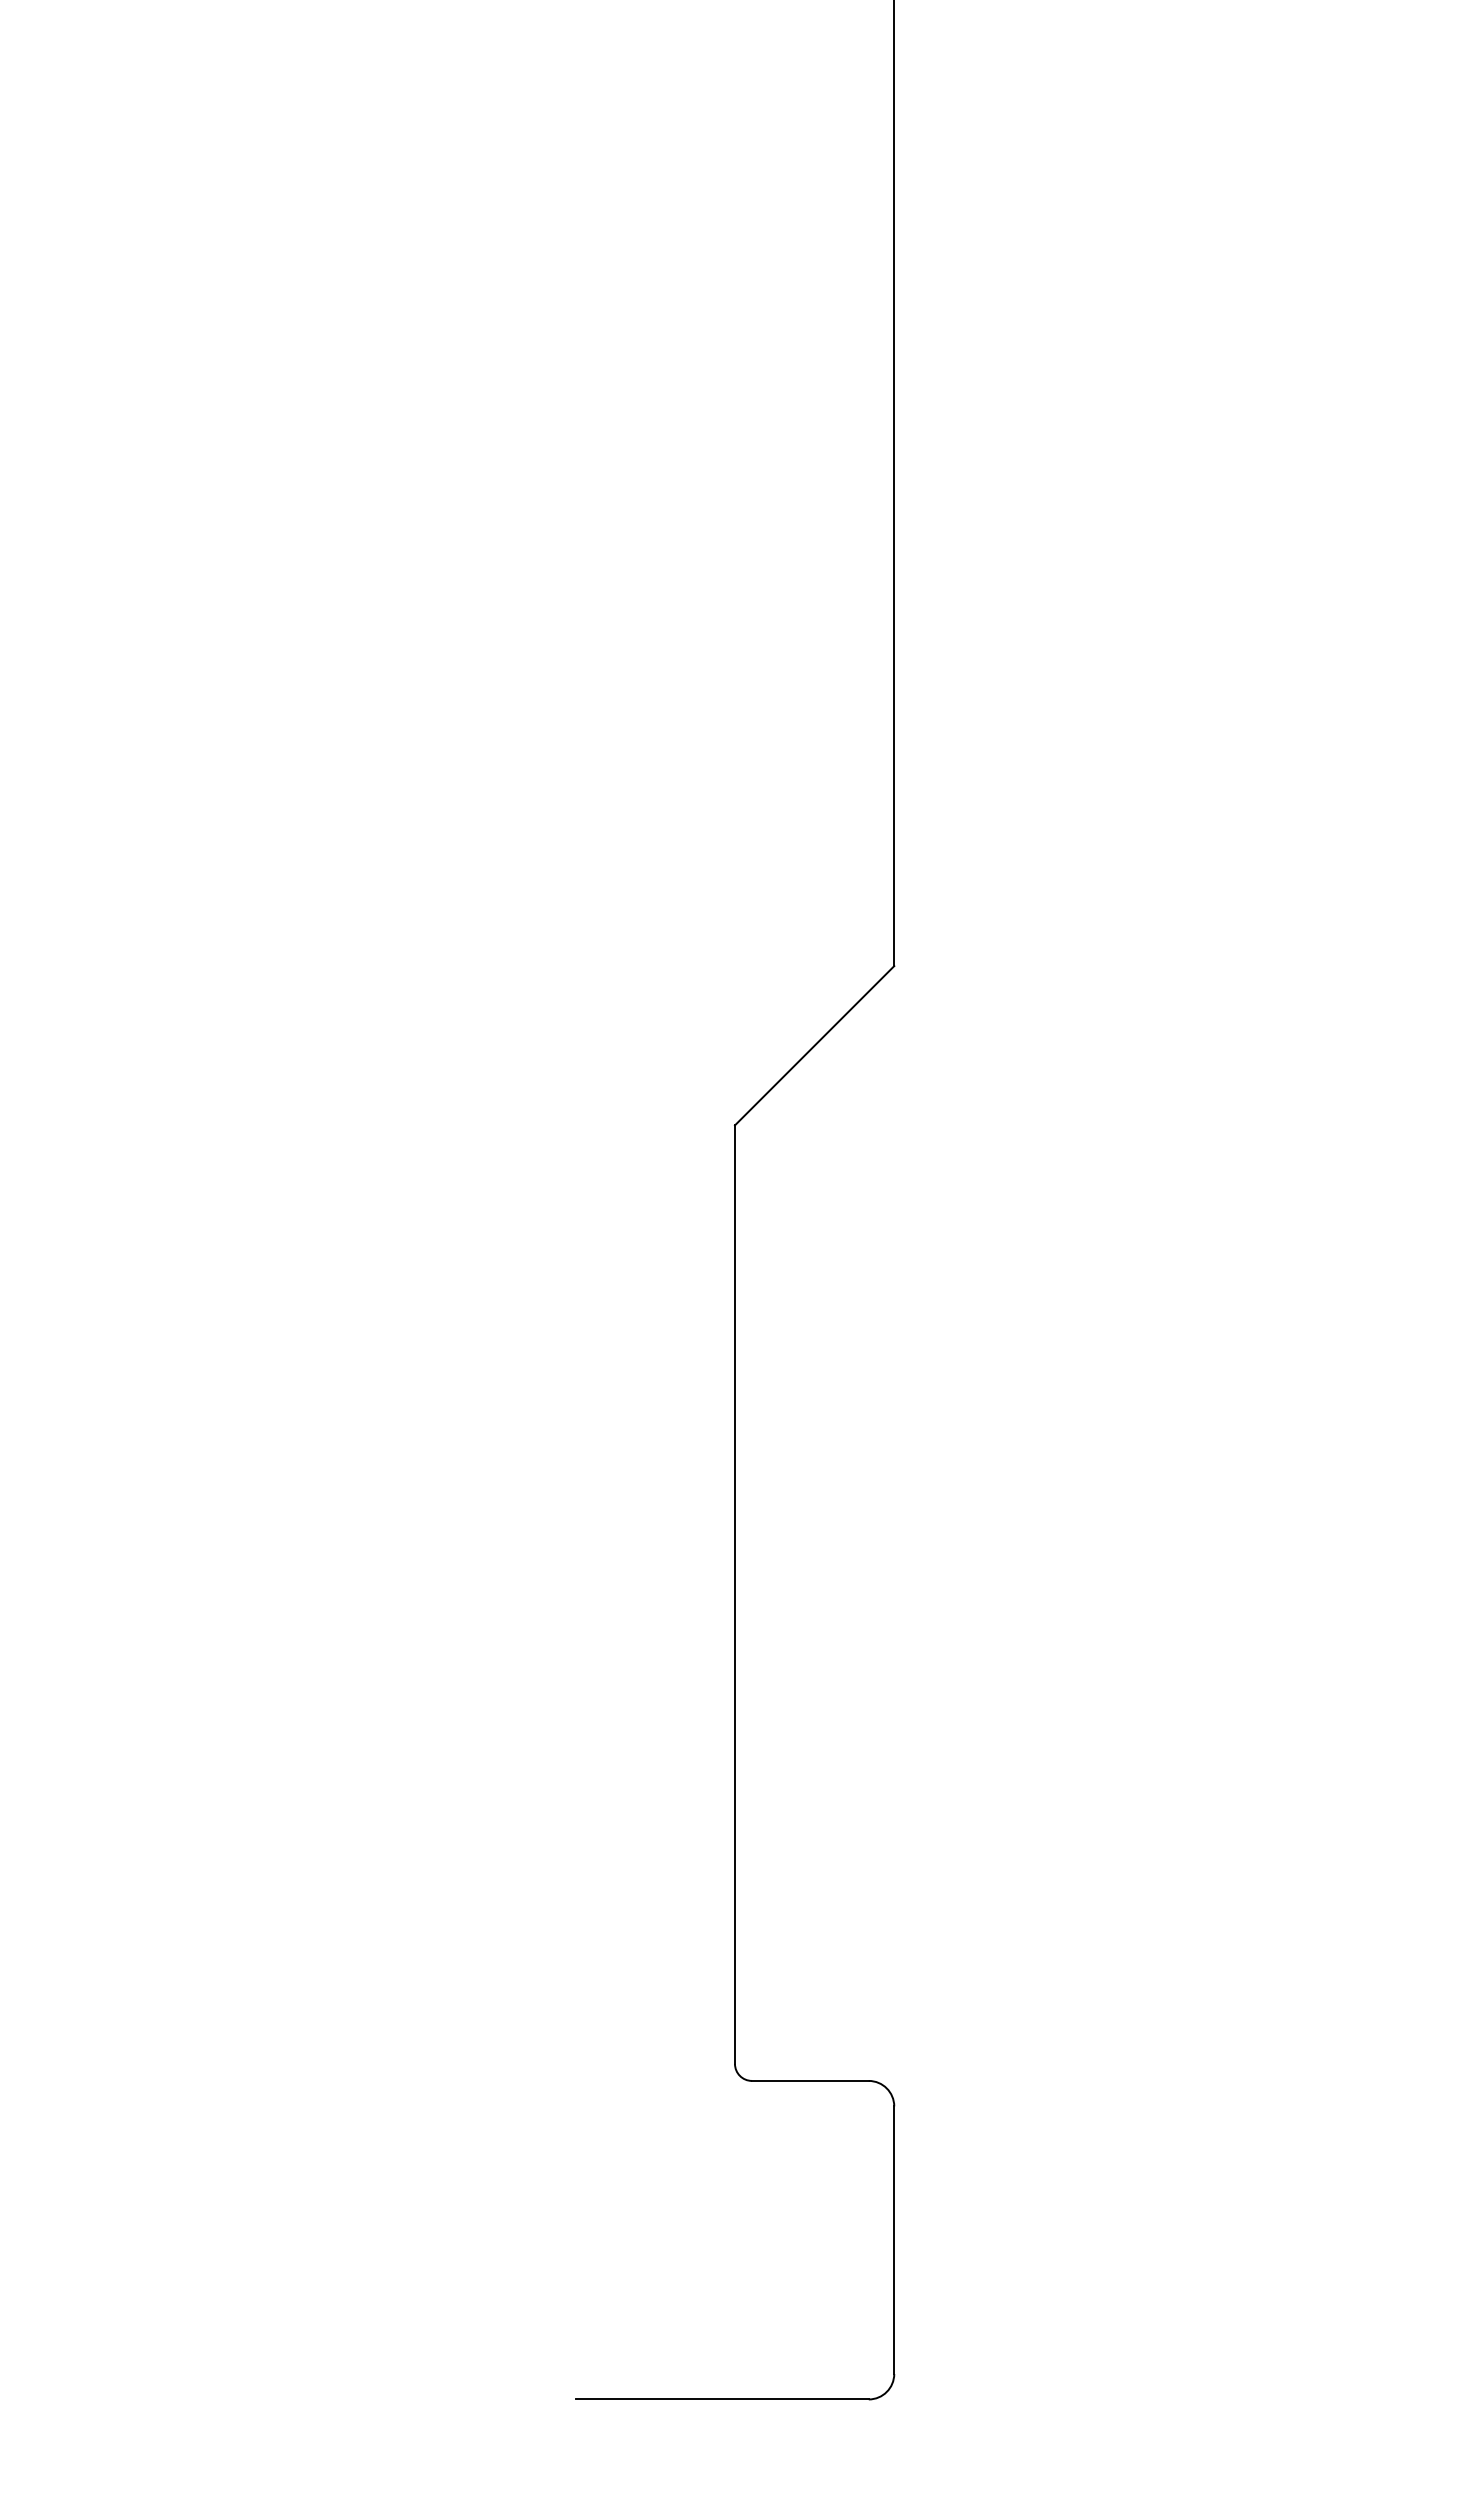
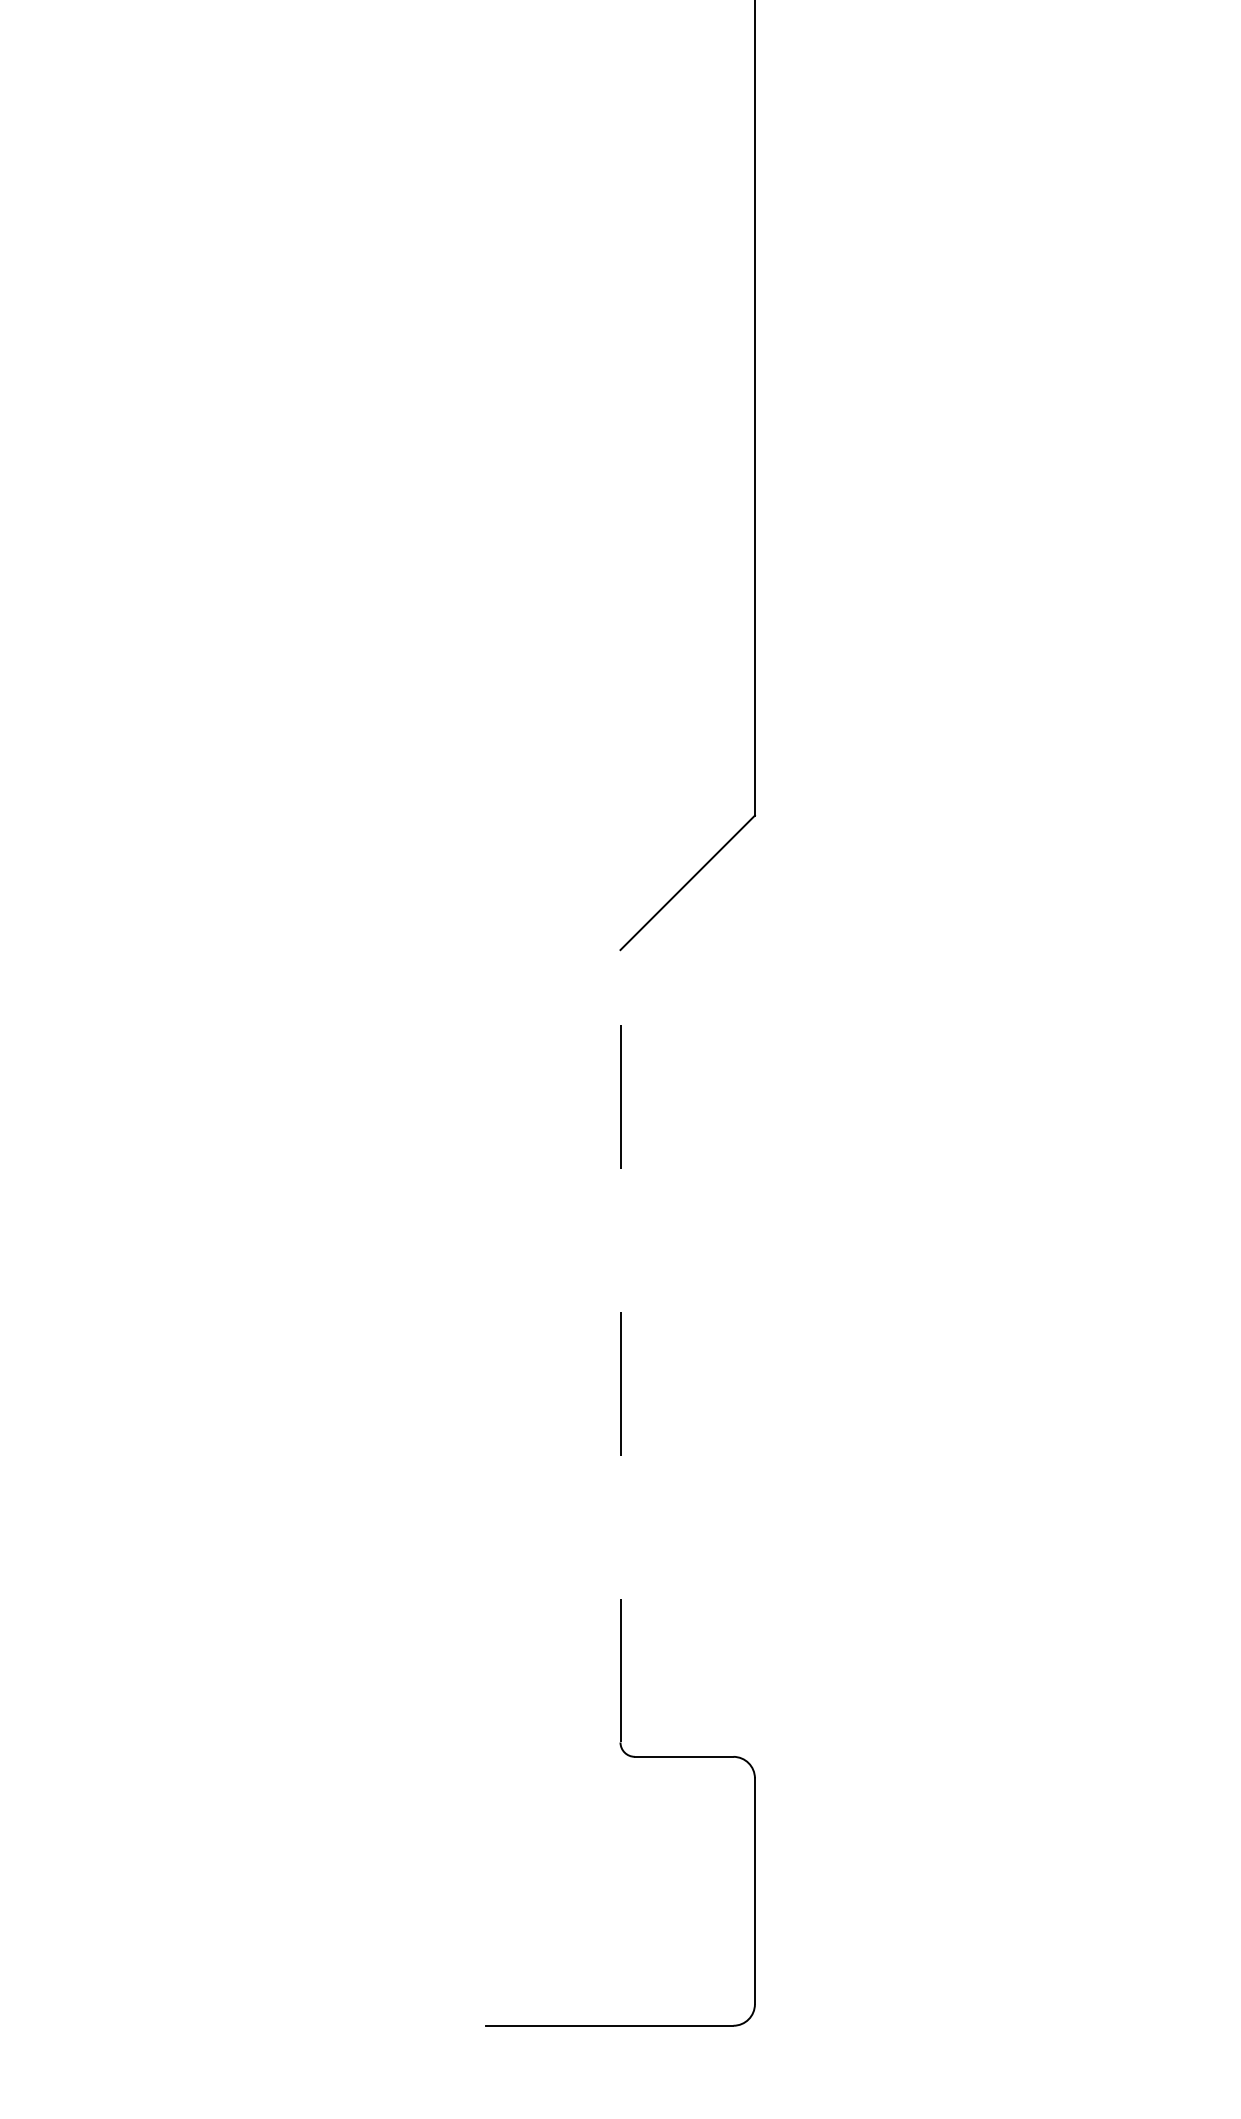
line: (735, 1594) -> (620, 1346), solid -> dashed

